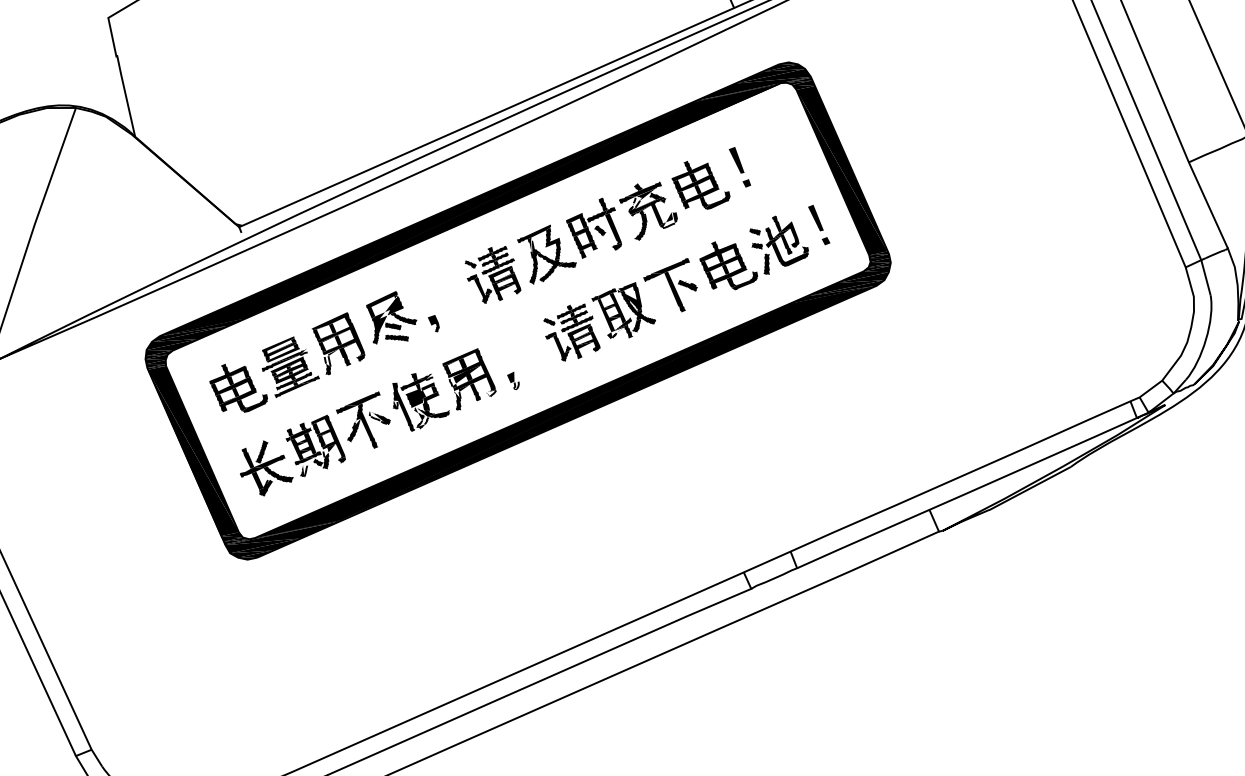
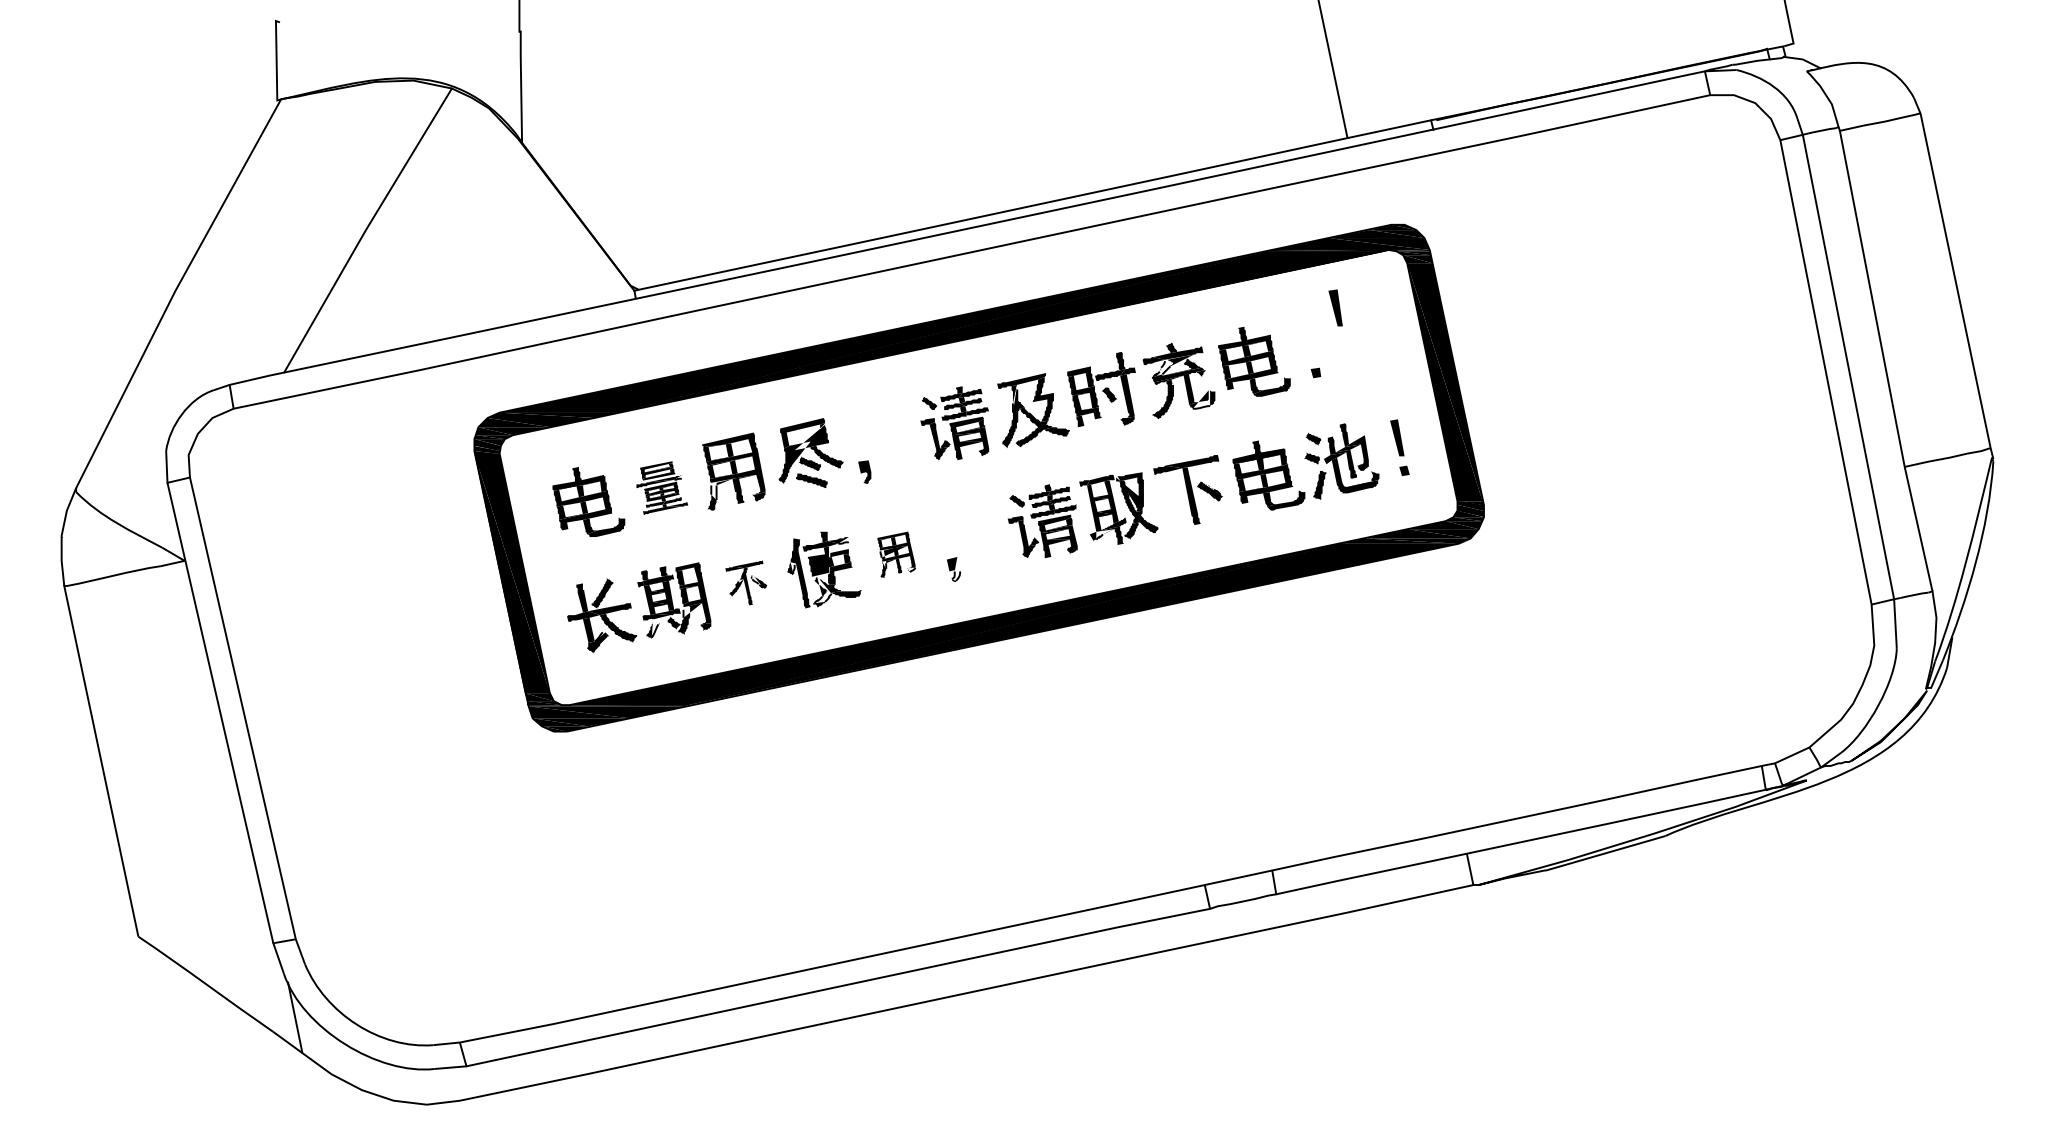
part: (736, 160) -> (1335, 307), moved
part: (289, 365) -> (662, 487), size x0.7
part: (469, 379) -> (896, 554), size x0.6
part: (364, 422) -> (746, 582), size x0.6

